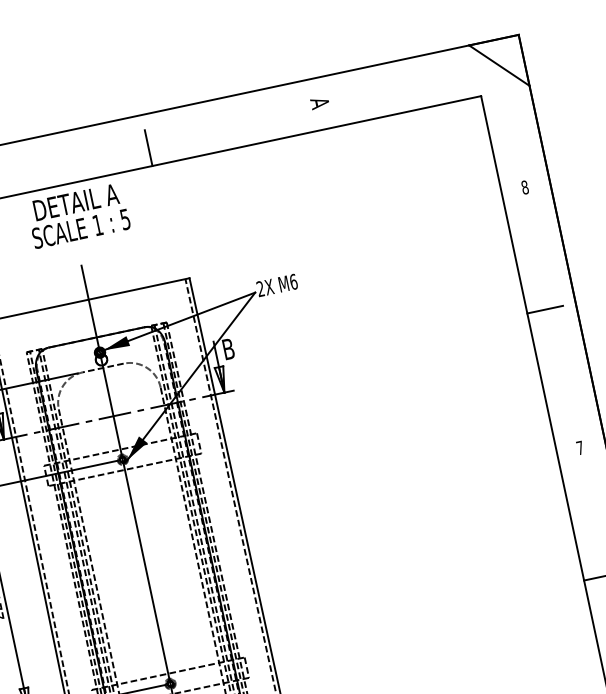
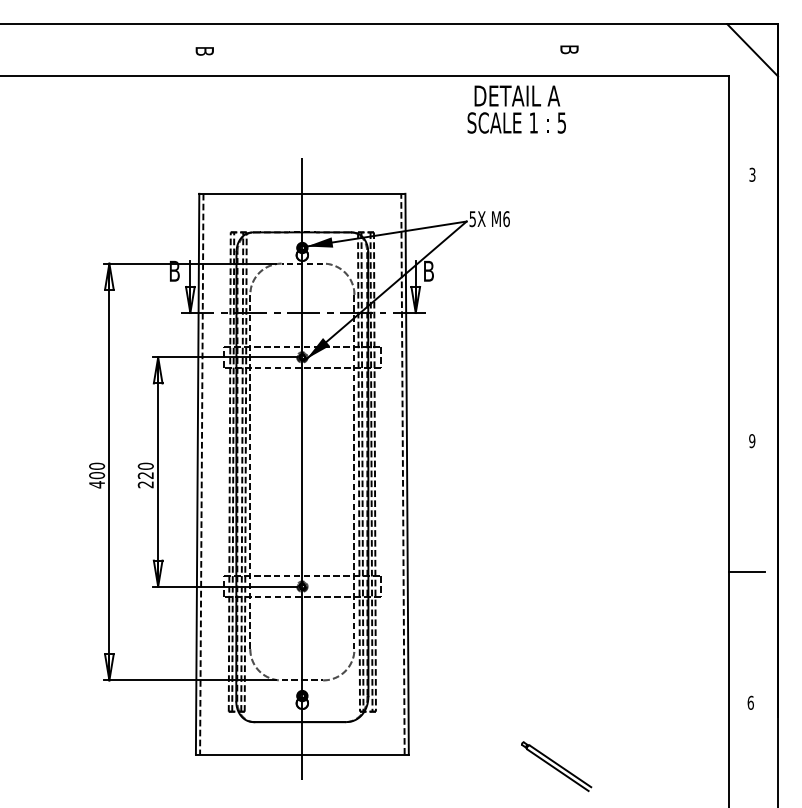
text: (320, 102) -> (569, 49), A -> B
line: (148, 147) -> (392, 57), removed
text: (525, 187) -> (752, 174), 8 -> 3
text: (78, 215) -> (516, 109), moved
text: (260, 289) -> (472, 219), 2X -> 5X
line: (544, 309) -> (746, 298), removed
text: (580, 448) -> (752, 441), 7 -> 9

